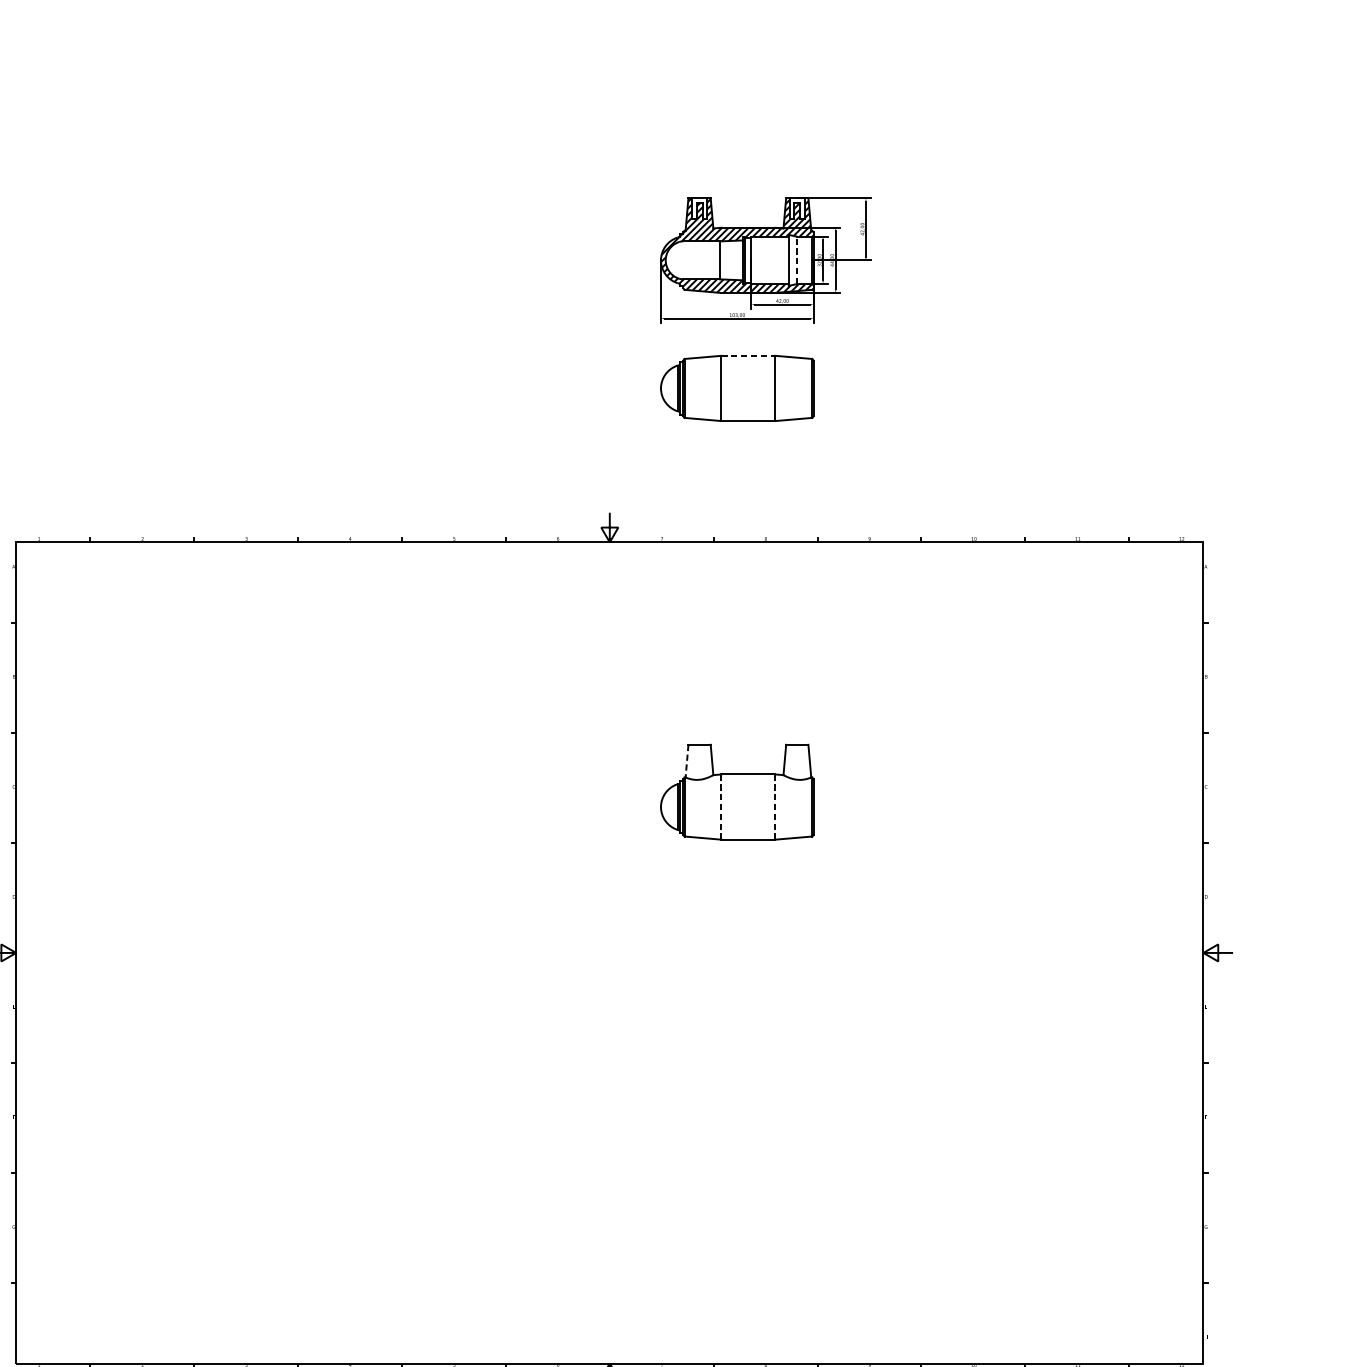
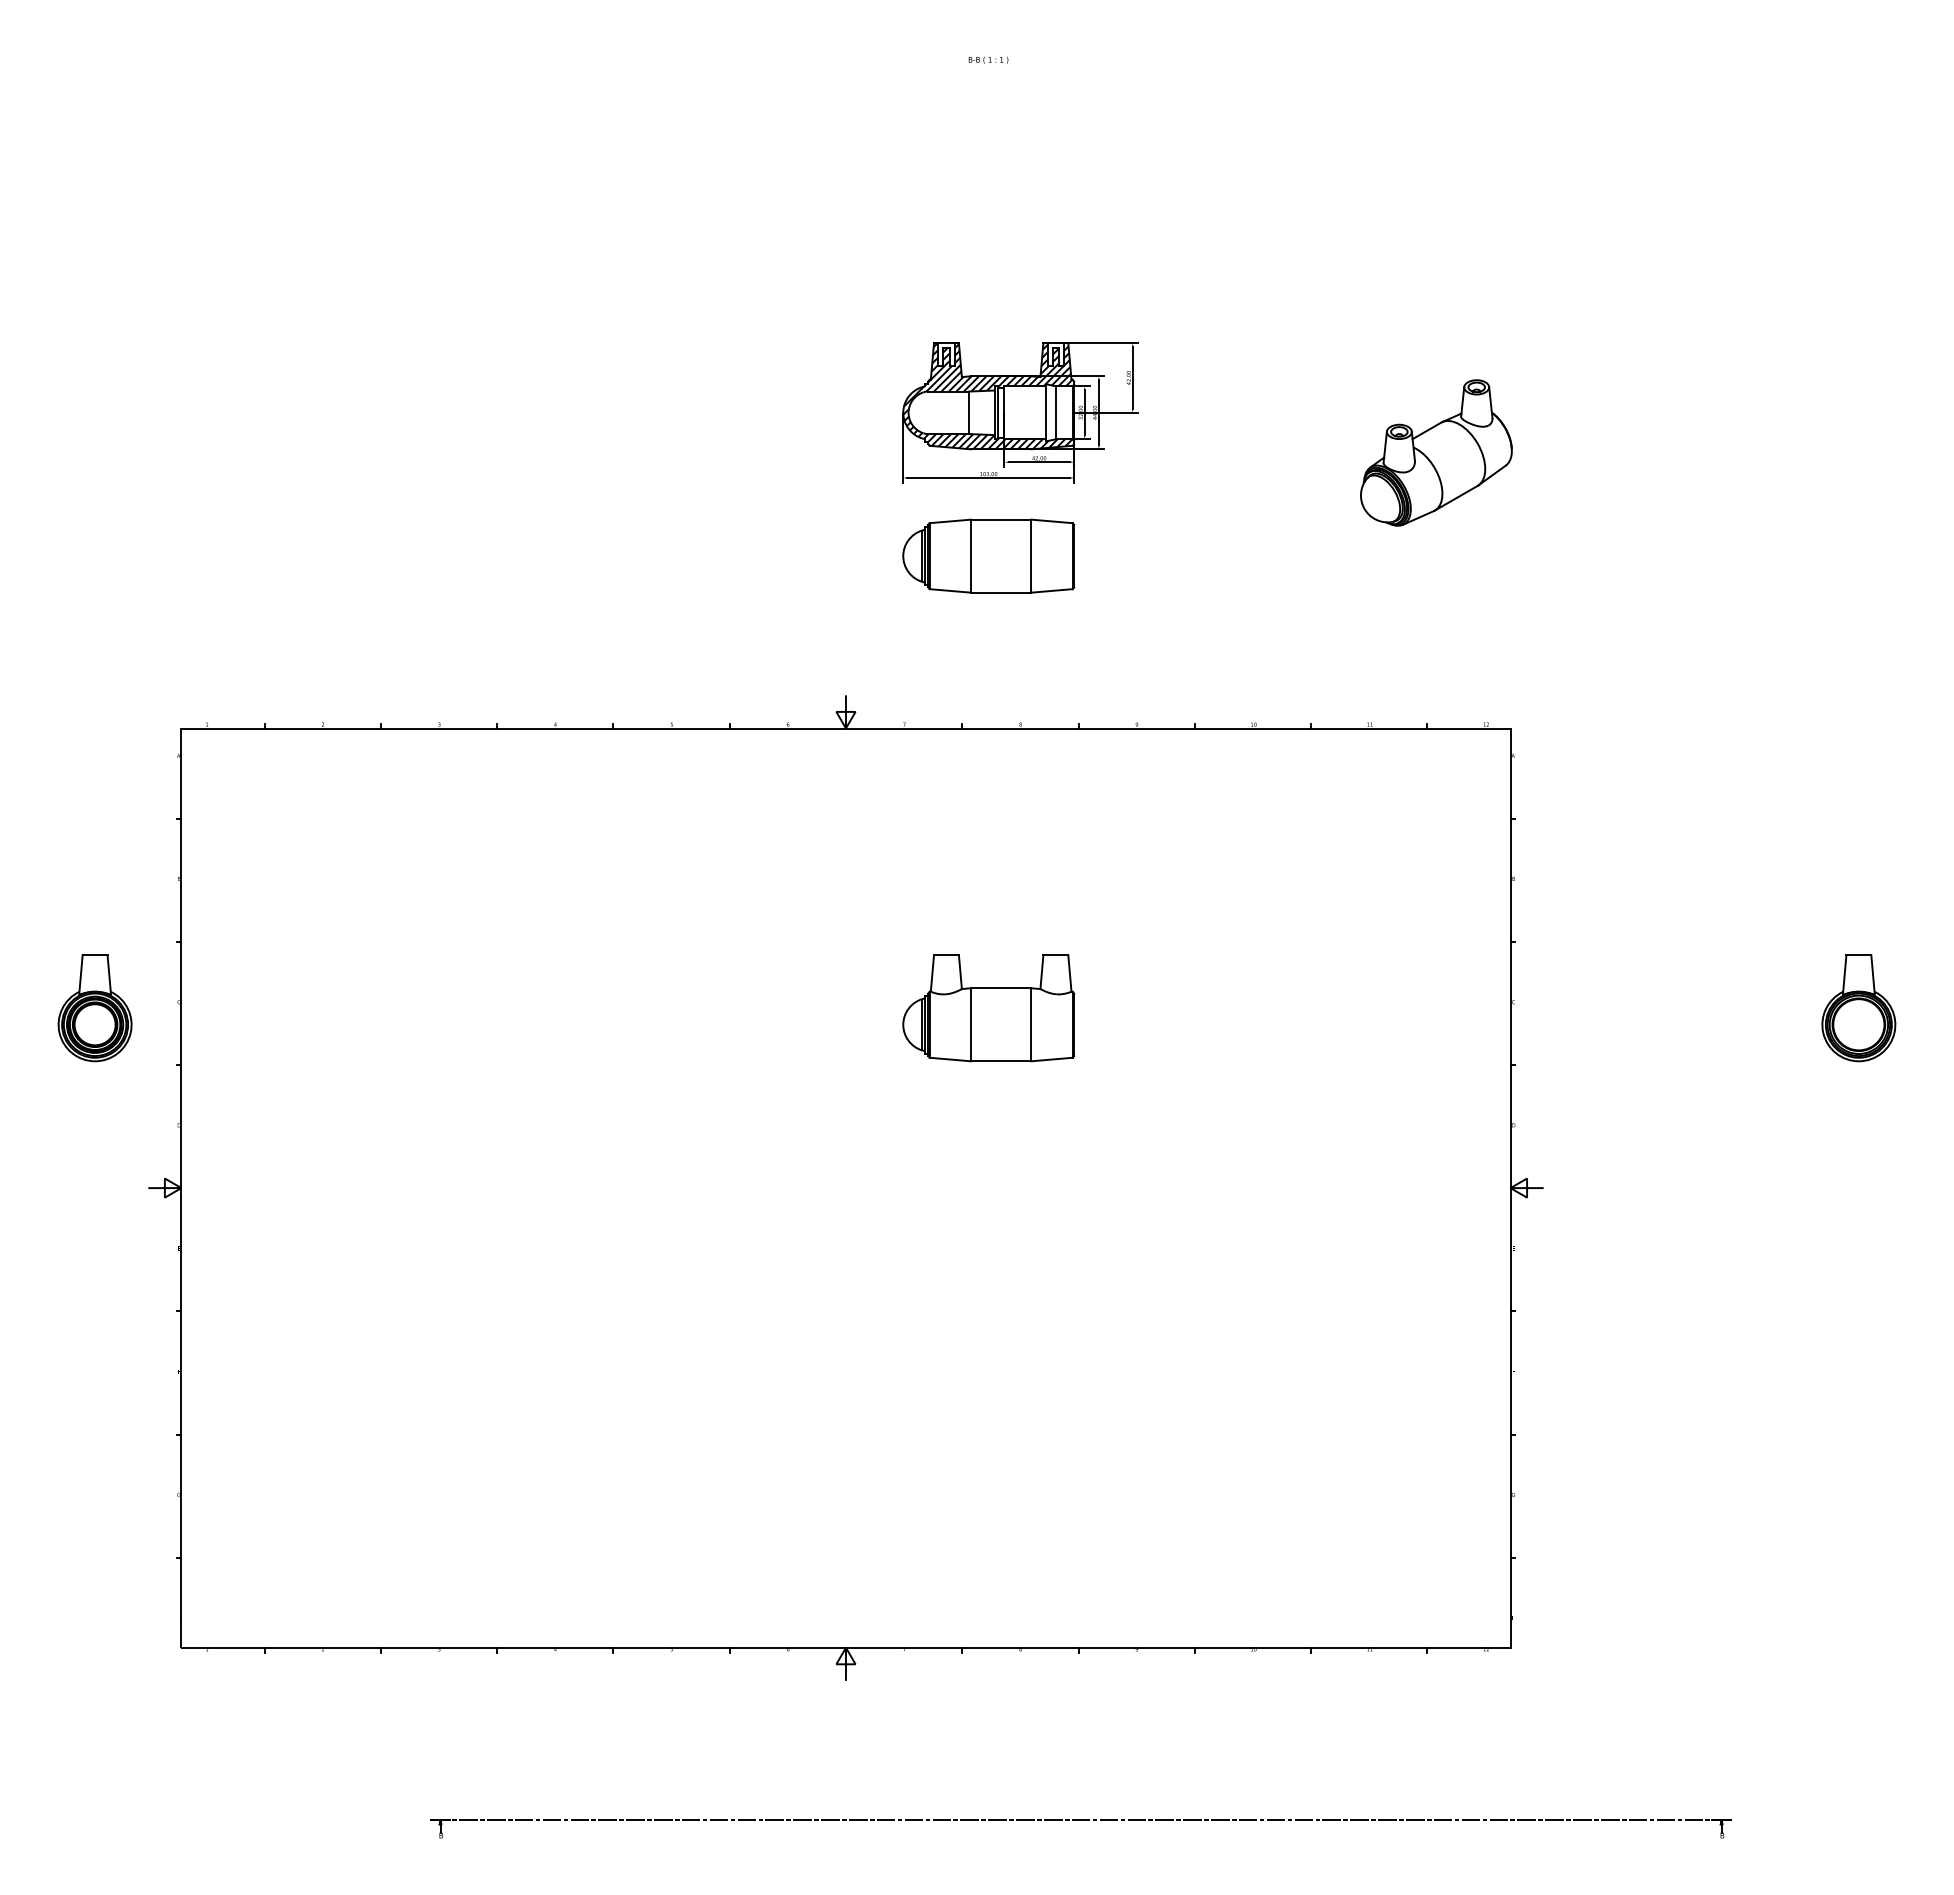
line: (796, 260) -> (1055, 412), dashed -> solid
part: (1137, 295) -> (1436, 452), added
line: (748, 355) -> (1001, 519), dashed -> solid
line: (687, 761) -> (932, 973), dashed -> solid
line: (721, 806) -> (970, 1024), dashed -> solid
line: (775, 806) -> (1031, 1024), dashed -> solid

